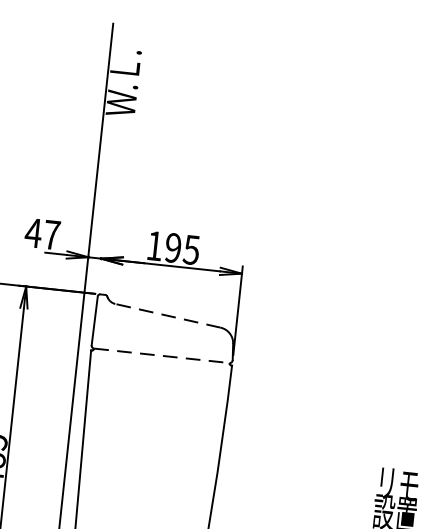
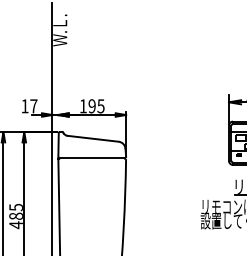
text: (32, 233) -> (24, 106), 47 -> 17
line: (168, 315) -> (93, 138), dashed -> solid
line: (162, 356) -> (92, 158), dashed -> solid

